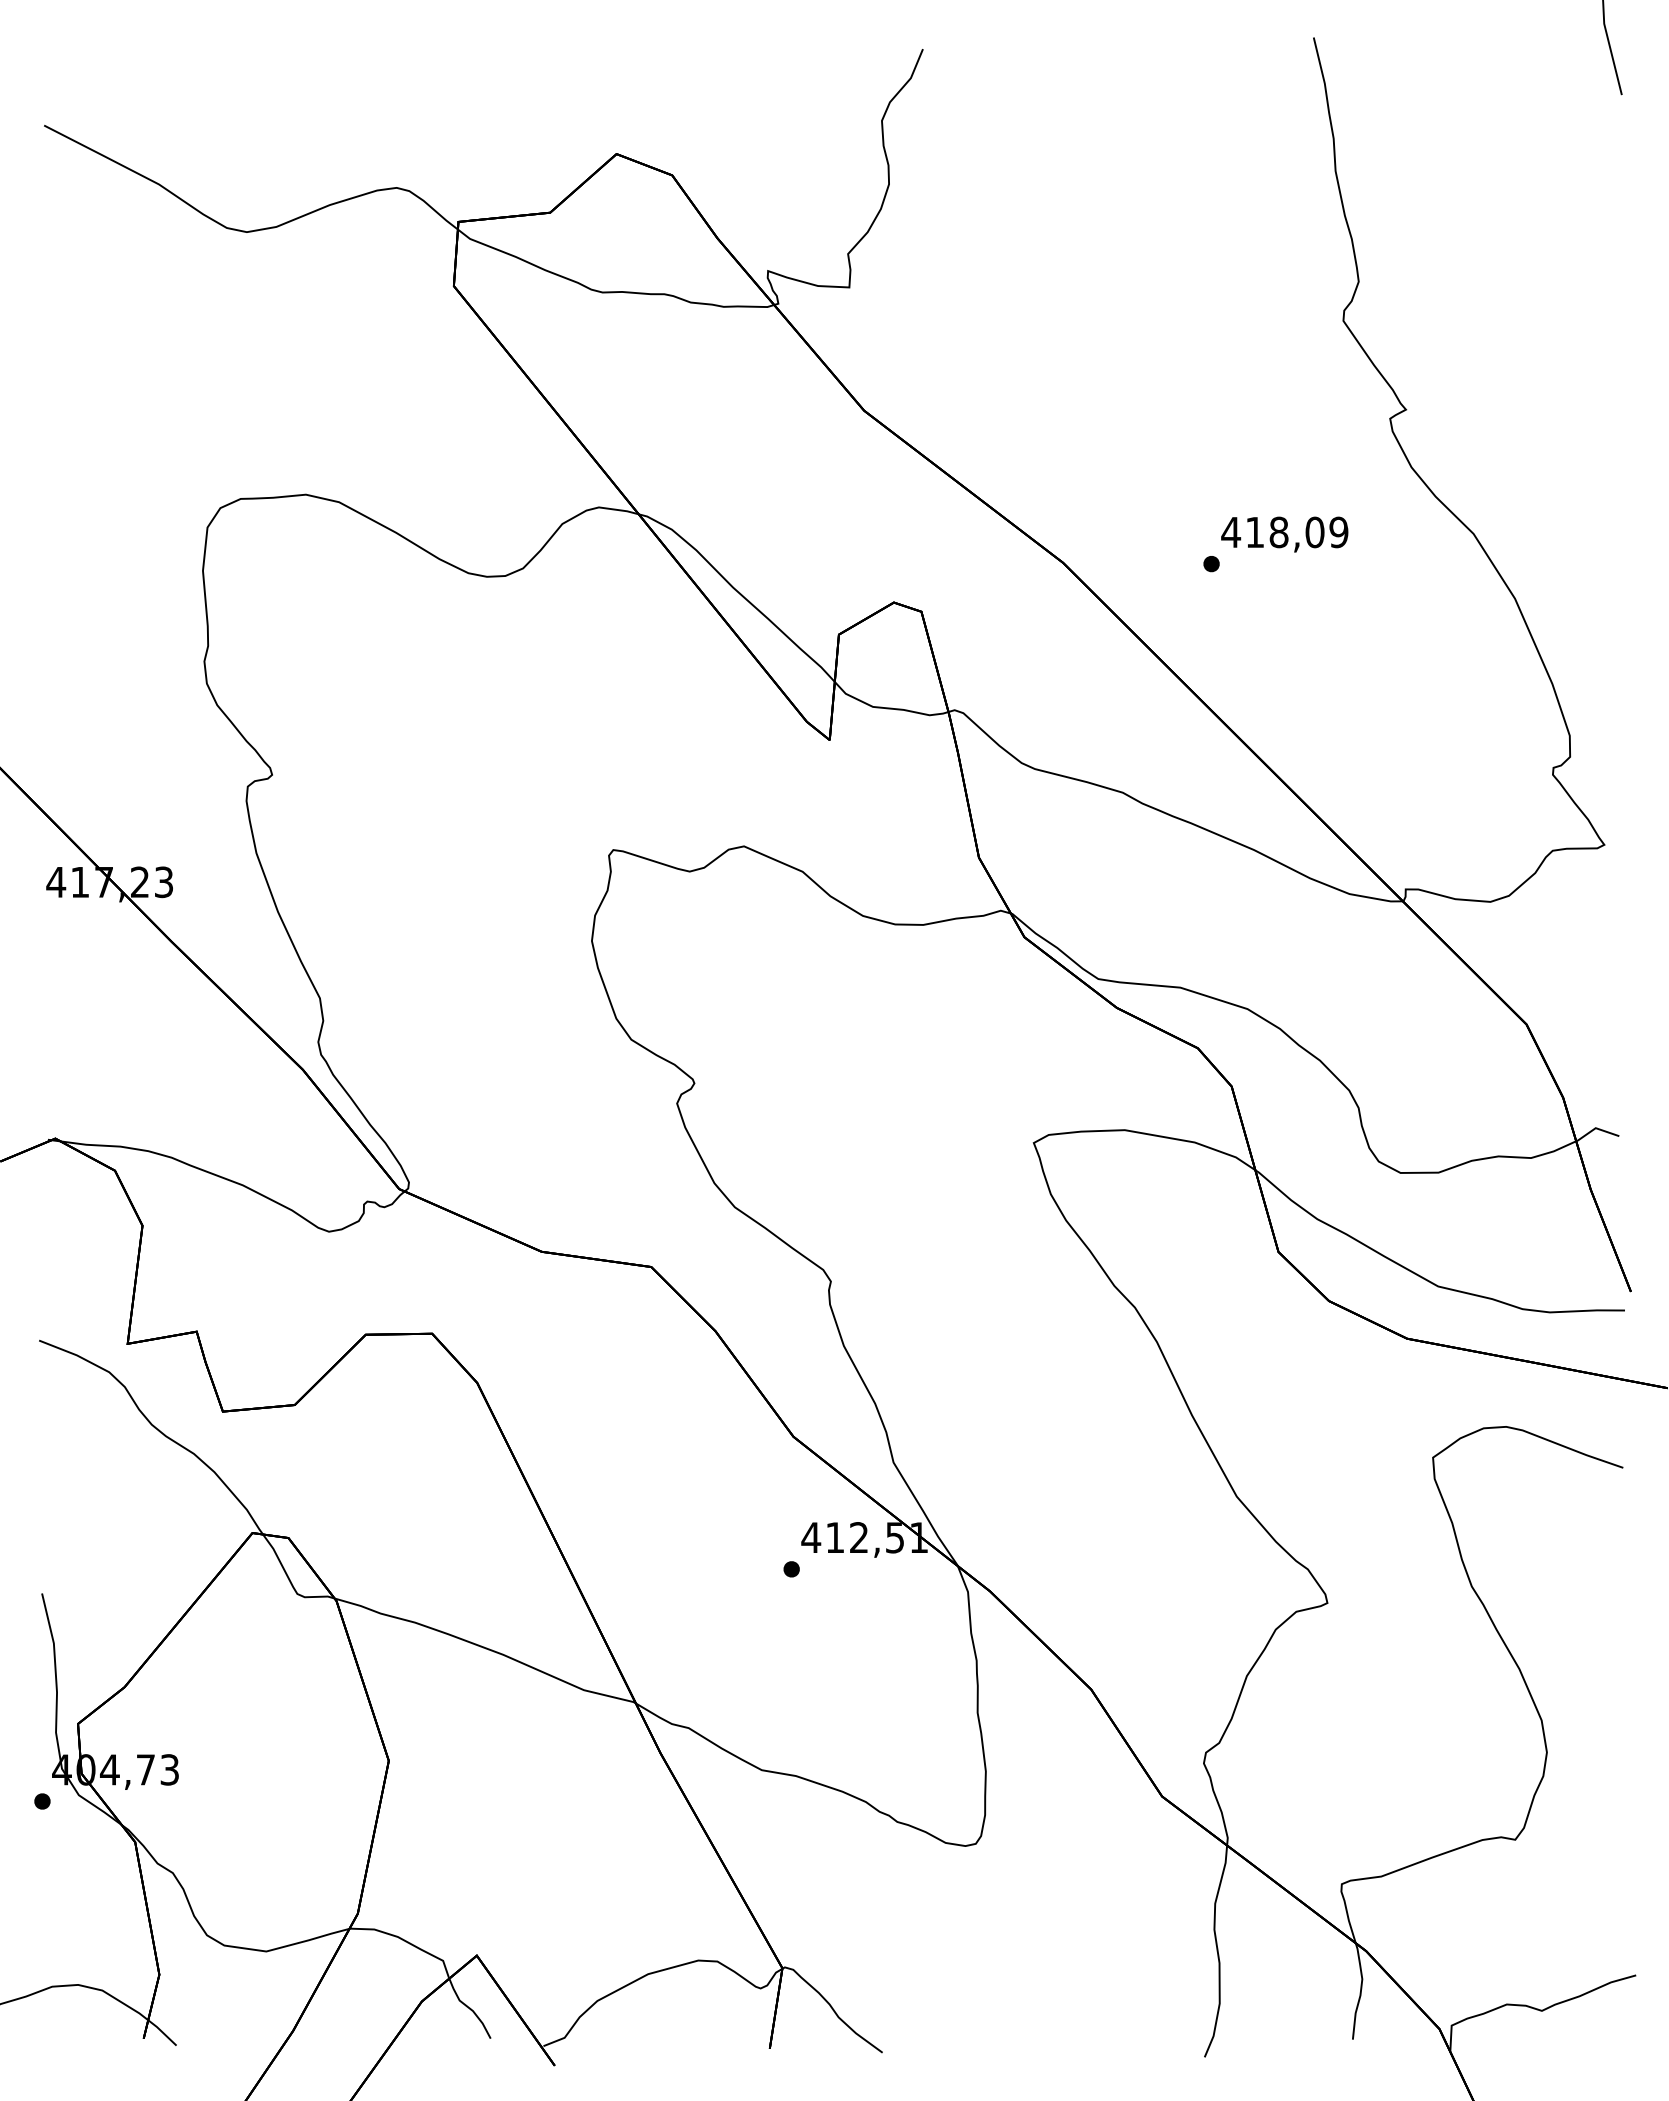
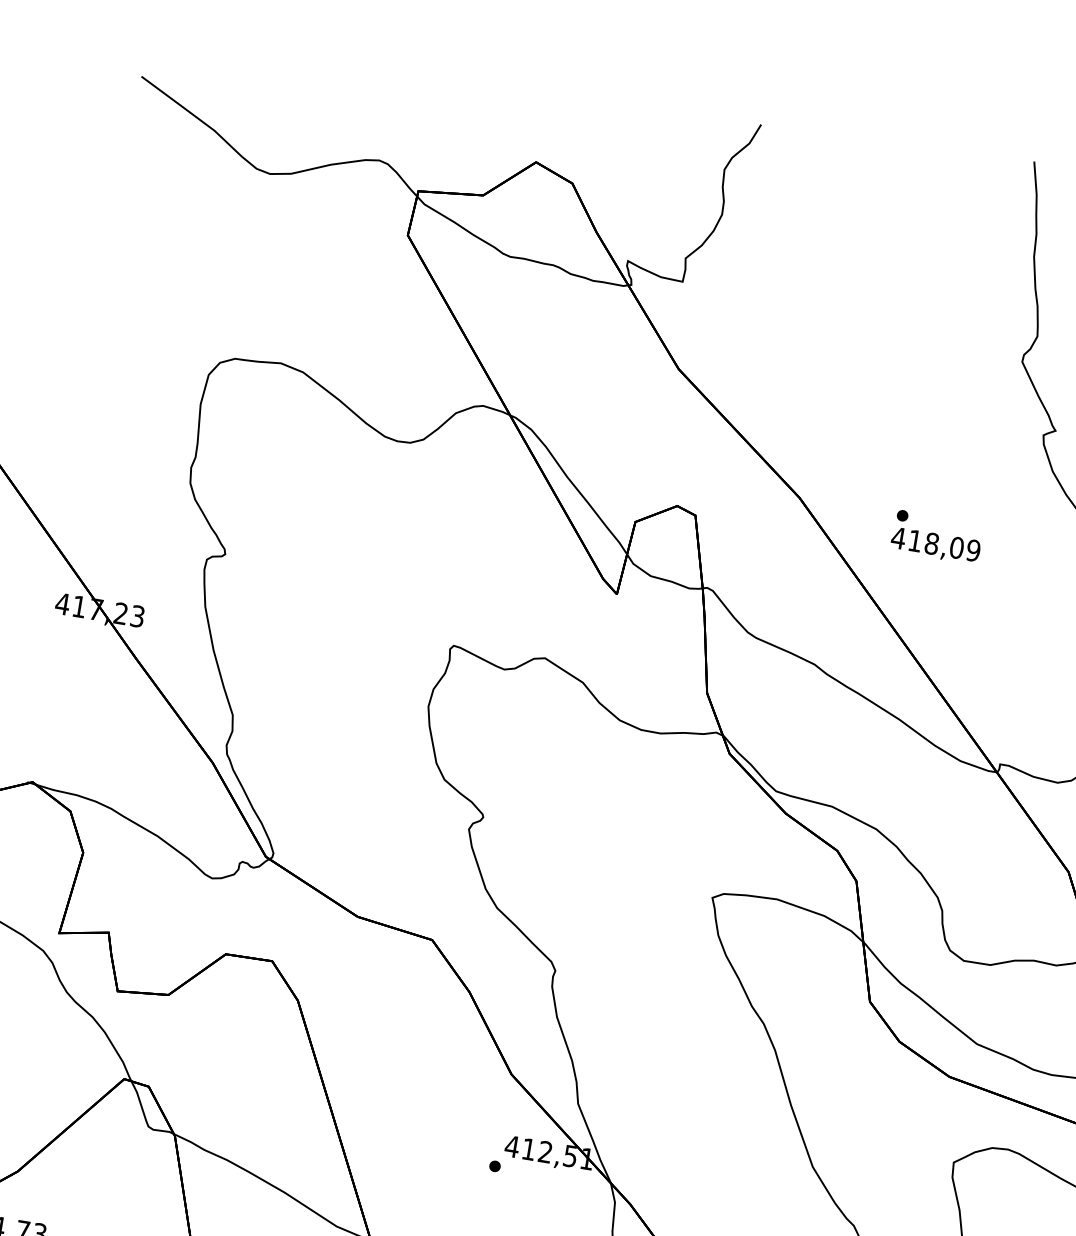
text: (1284, 534) -> (935, 545), moved

